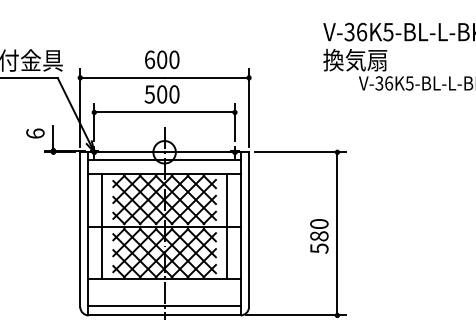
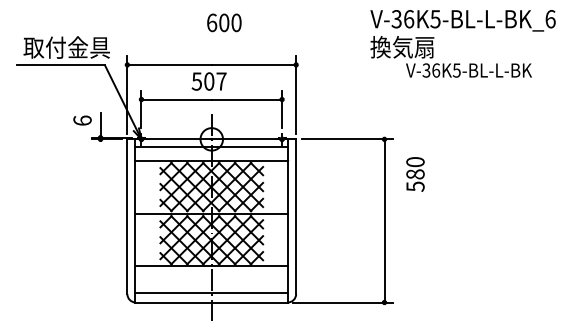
text: (162, 59) -> (224, 22), moved
text: (174, 94) -> (221, 81), 500 -> 507
line: (102, 226) -> (149, 213), removed
line: (227, 226) -> (274, 213), removed
text: (319, 236) -> (415, 174), moved

